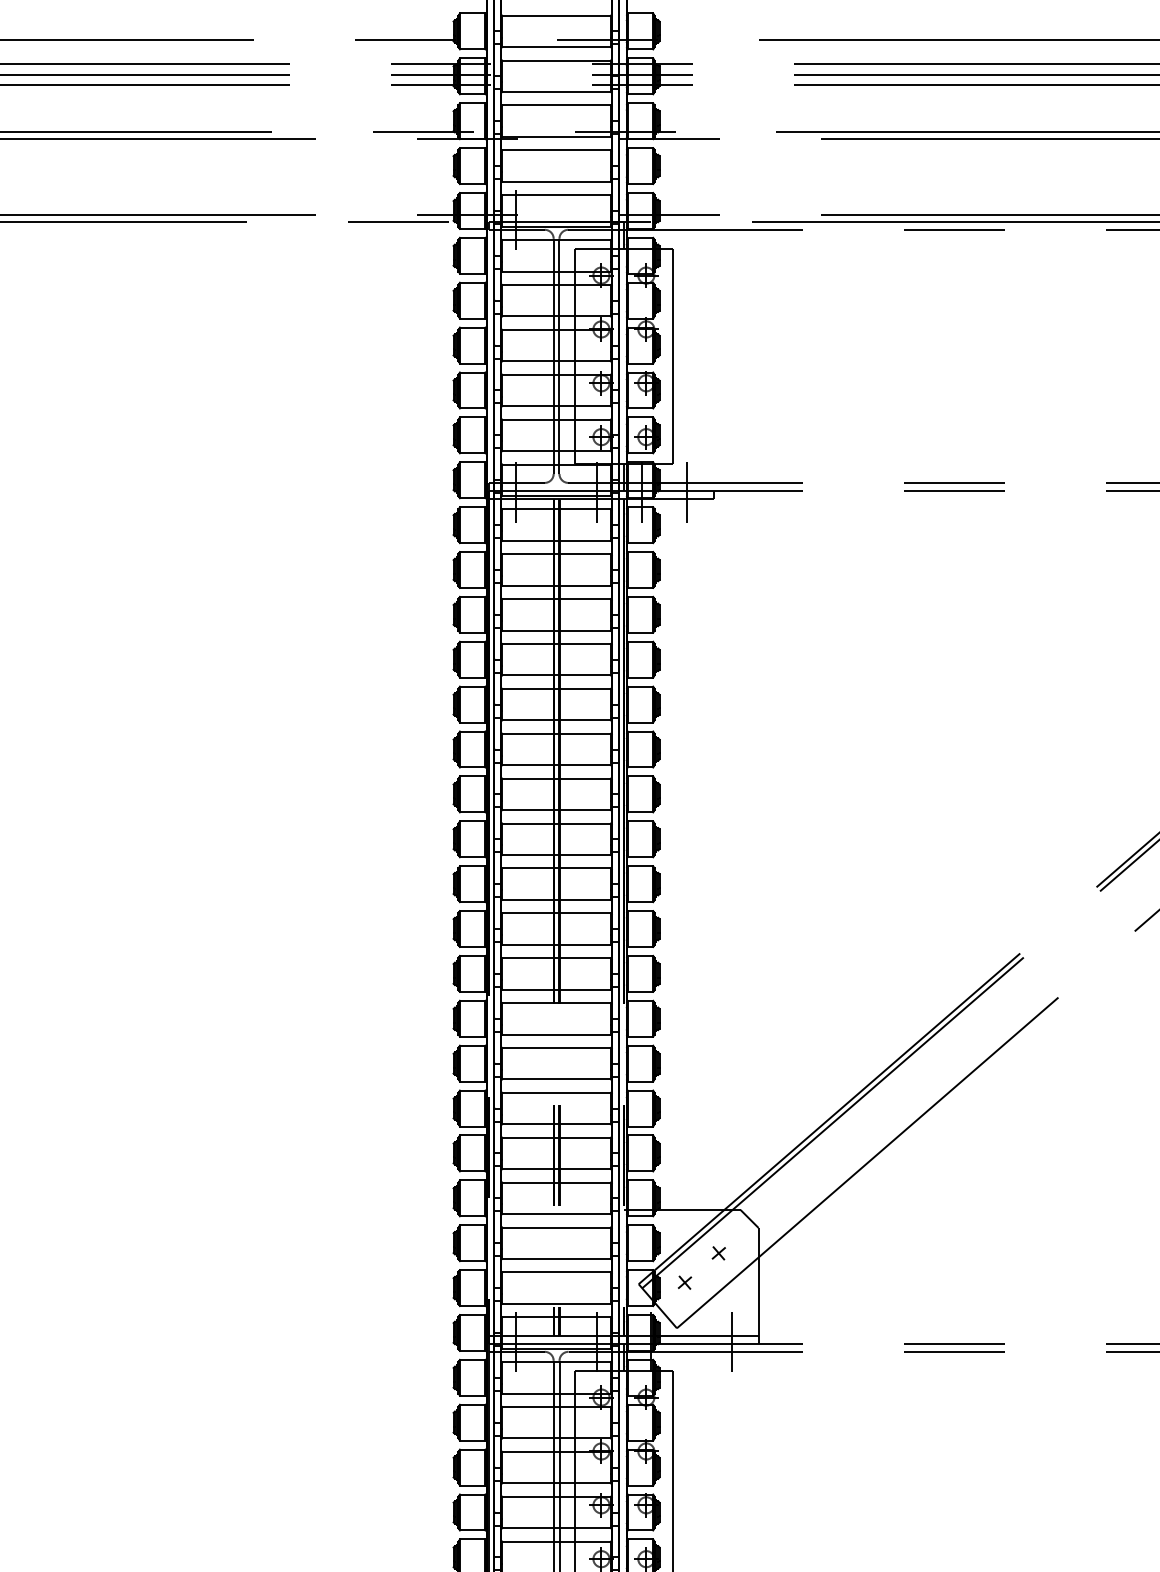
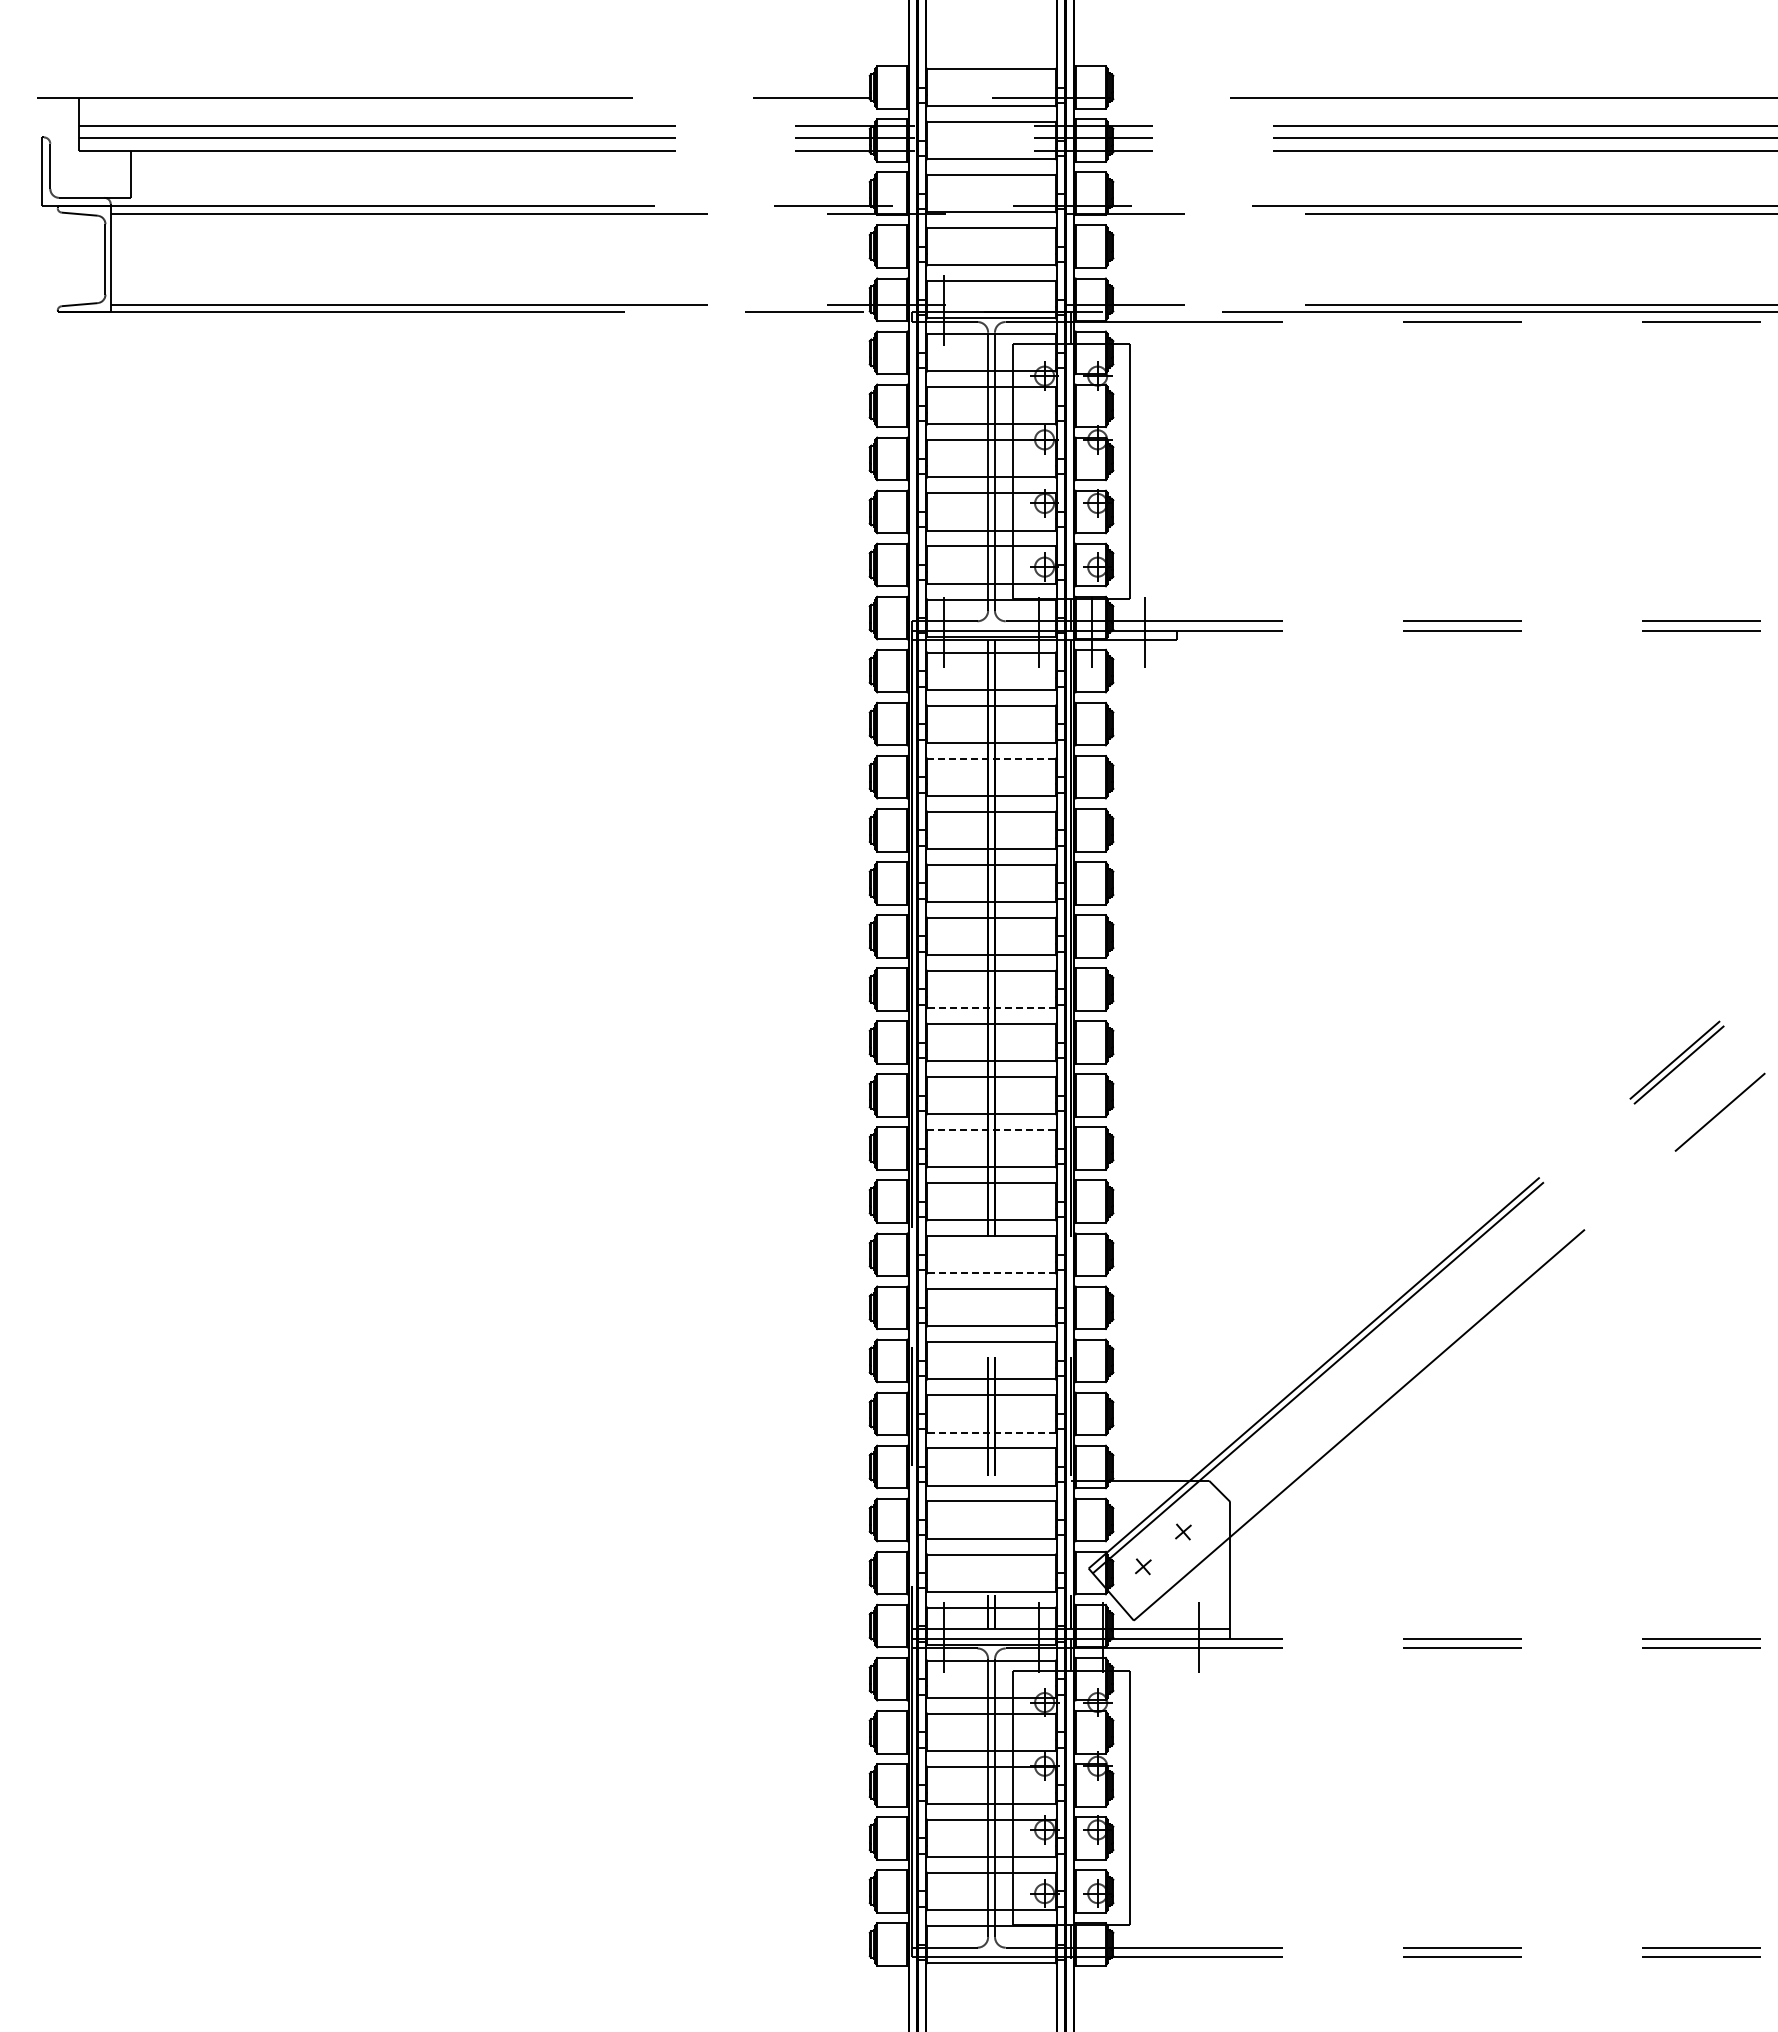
line: (557, 599) -> (992, 758), solid -> dashed
line: (556, 810) -> (991, 1008), solid -> dashed
line: (557, 913) -> (992, 1130), solid -> dashed
line: (556, 1034) -> (991, 1273), solid -> dashed
line: (556, 1169) -> (991, 1432), solid -> dashed

